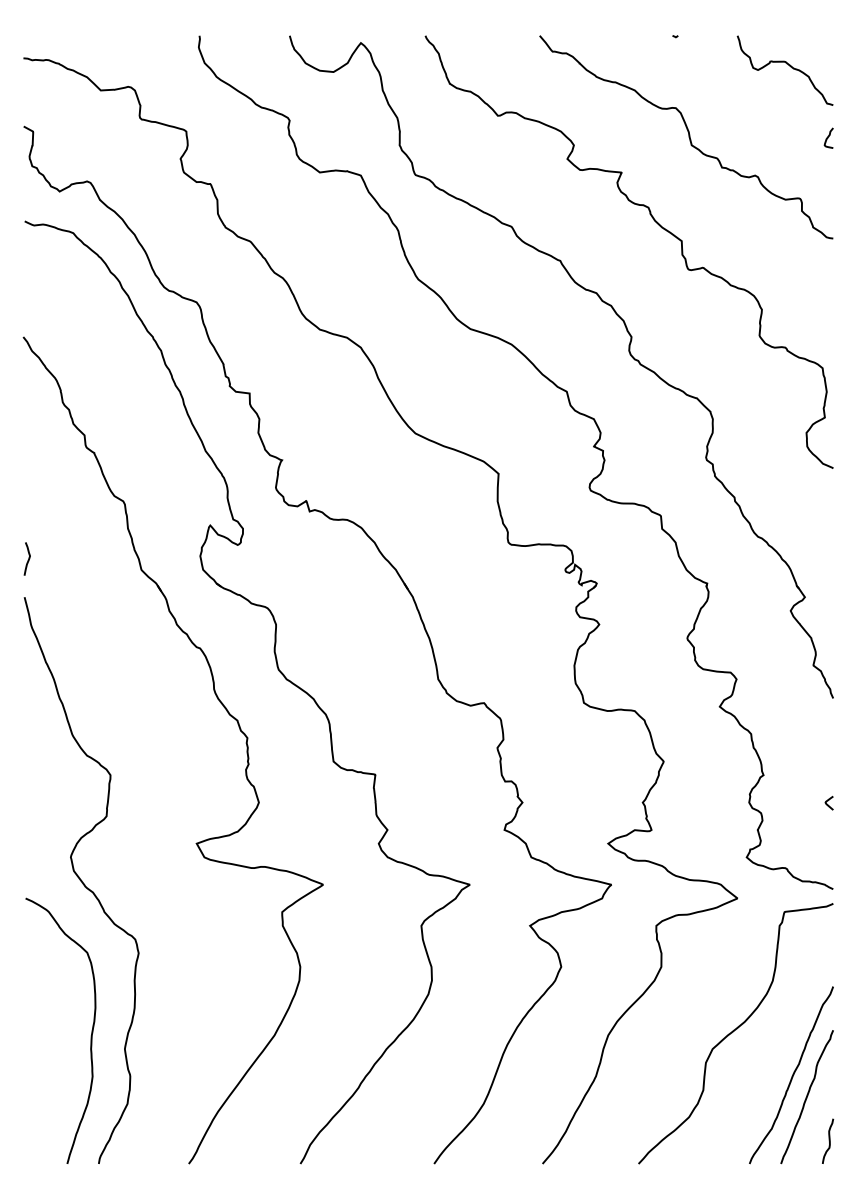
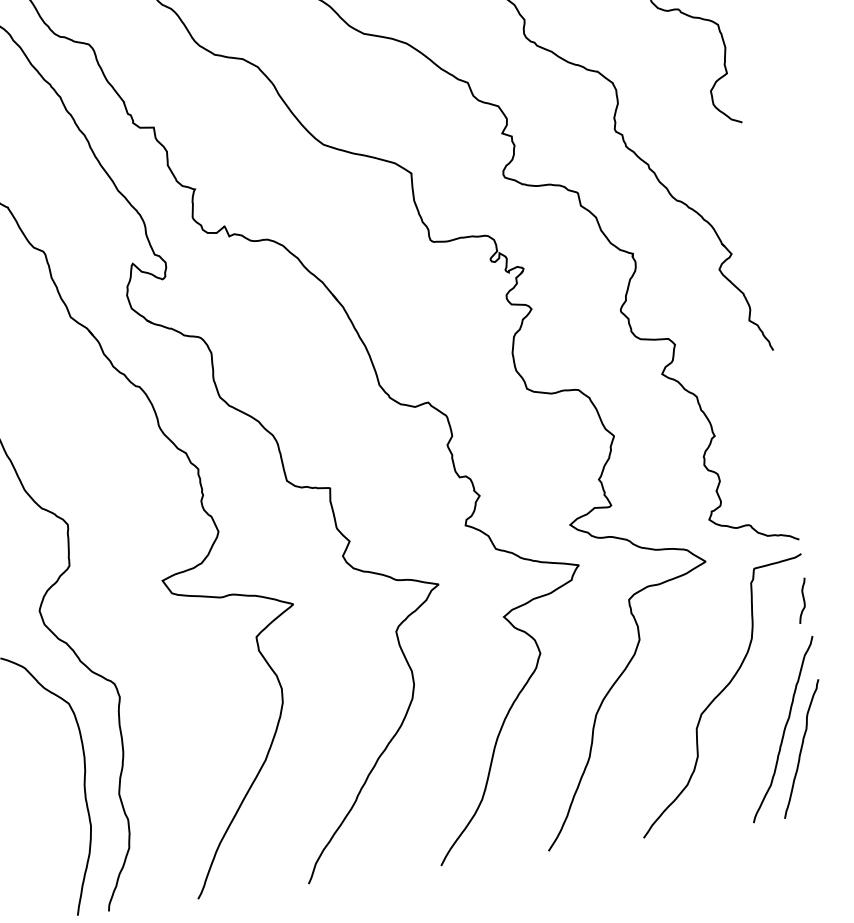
curve: (827, 803) -> (781, 455), removed
curve: (828, 1140) -> (802, 599), moved

